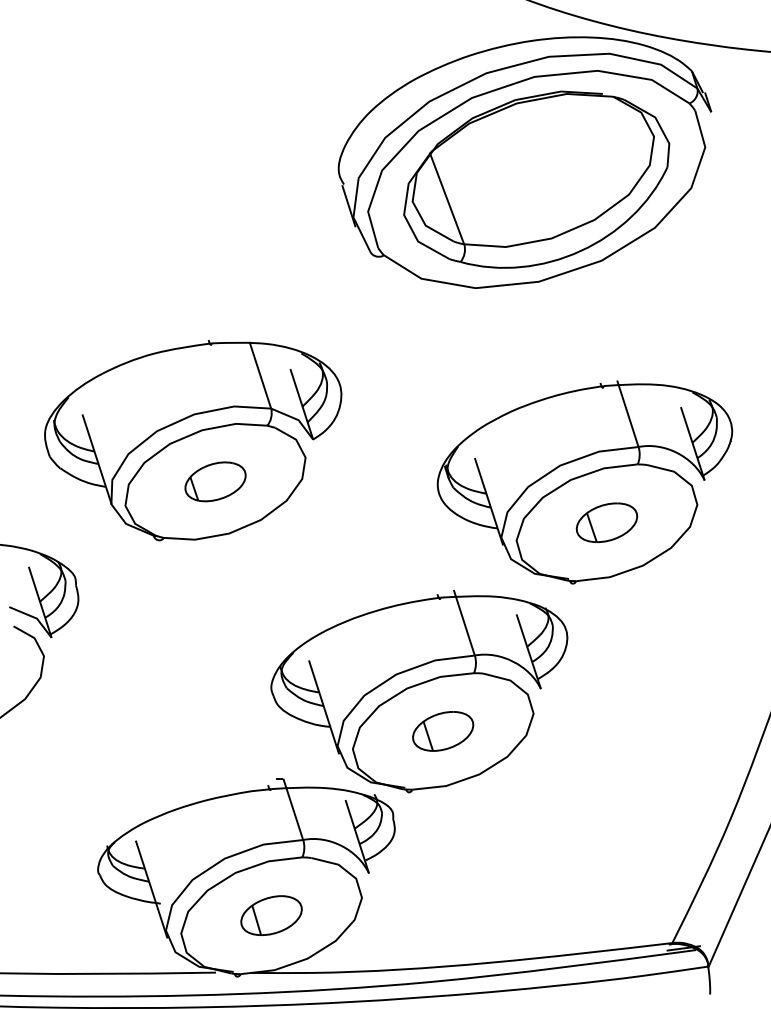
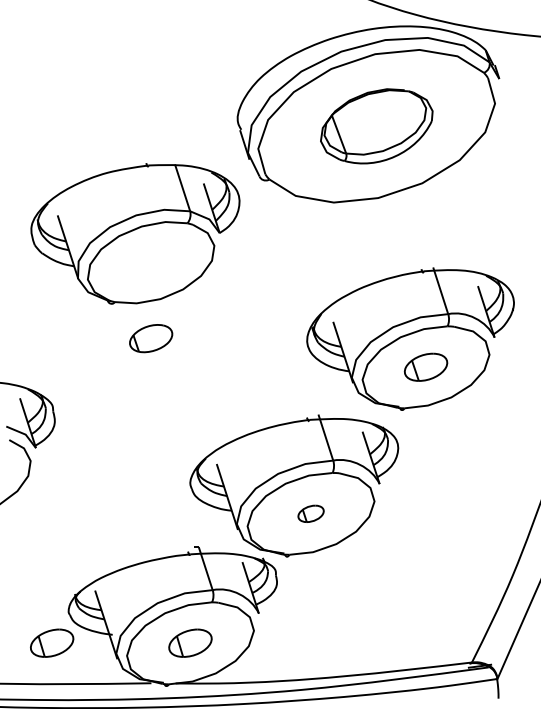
part: (536, 179) -> (376, 126), size x0.6
part: (193, 440) -> (135, 233), moved
part: (443, 731) -> (311, 513), size x0.6
part: (74, 915) -> (52, 643), added

